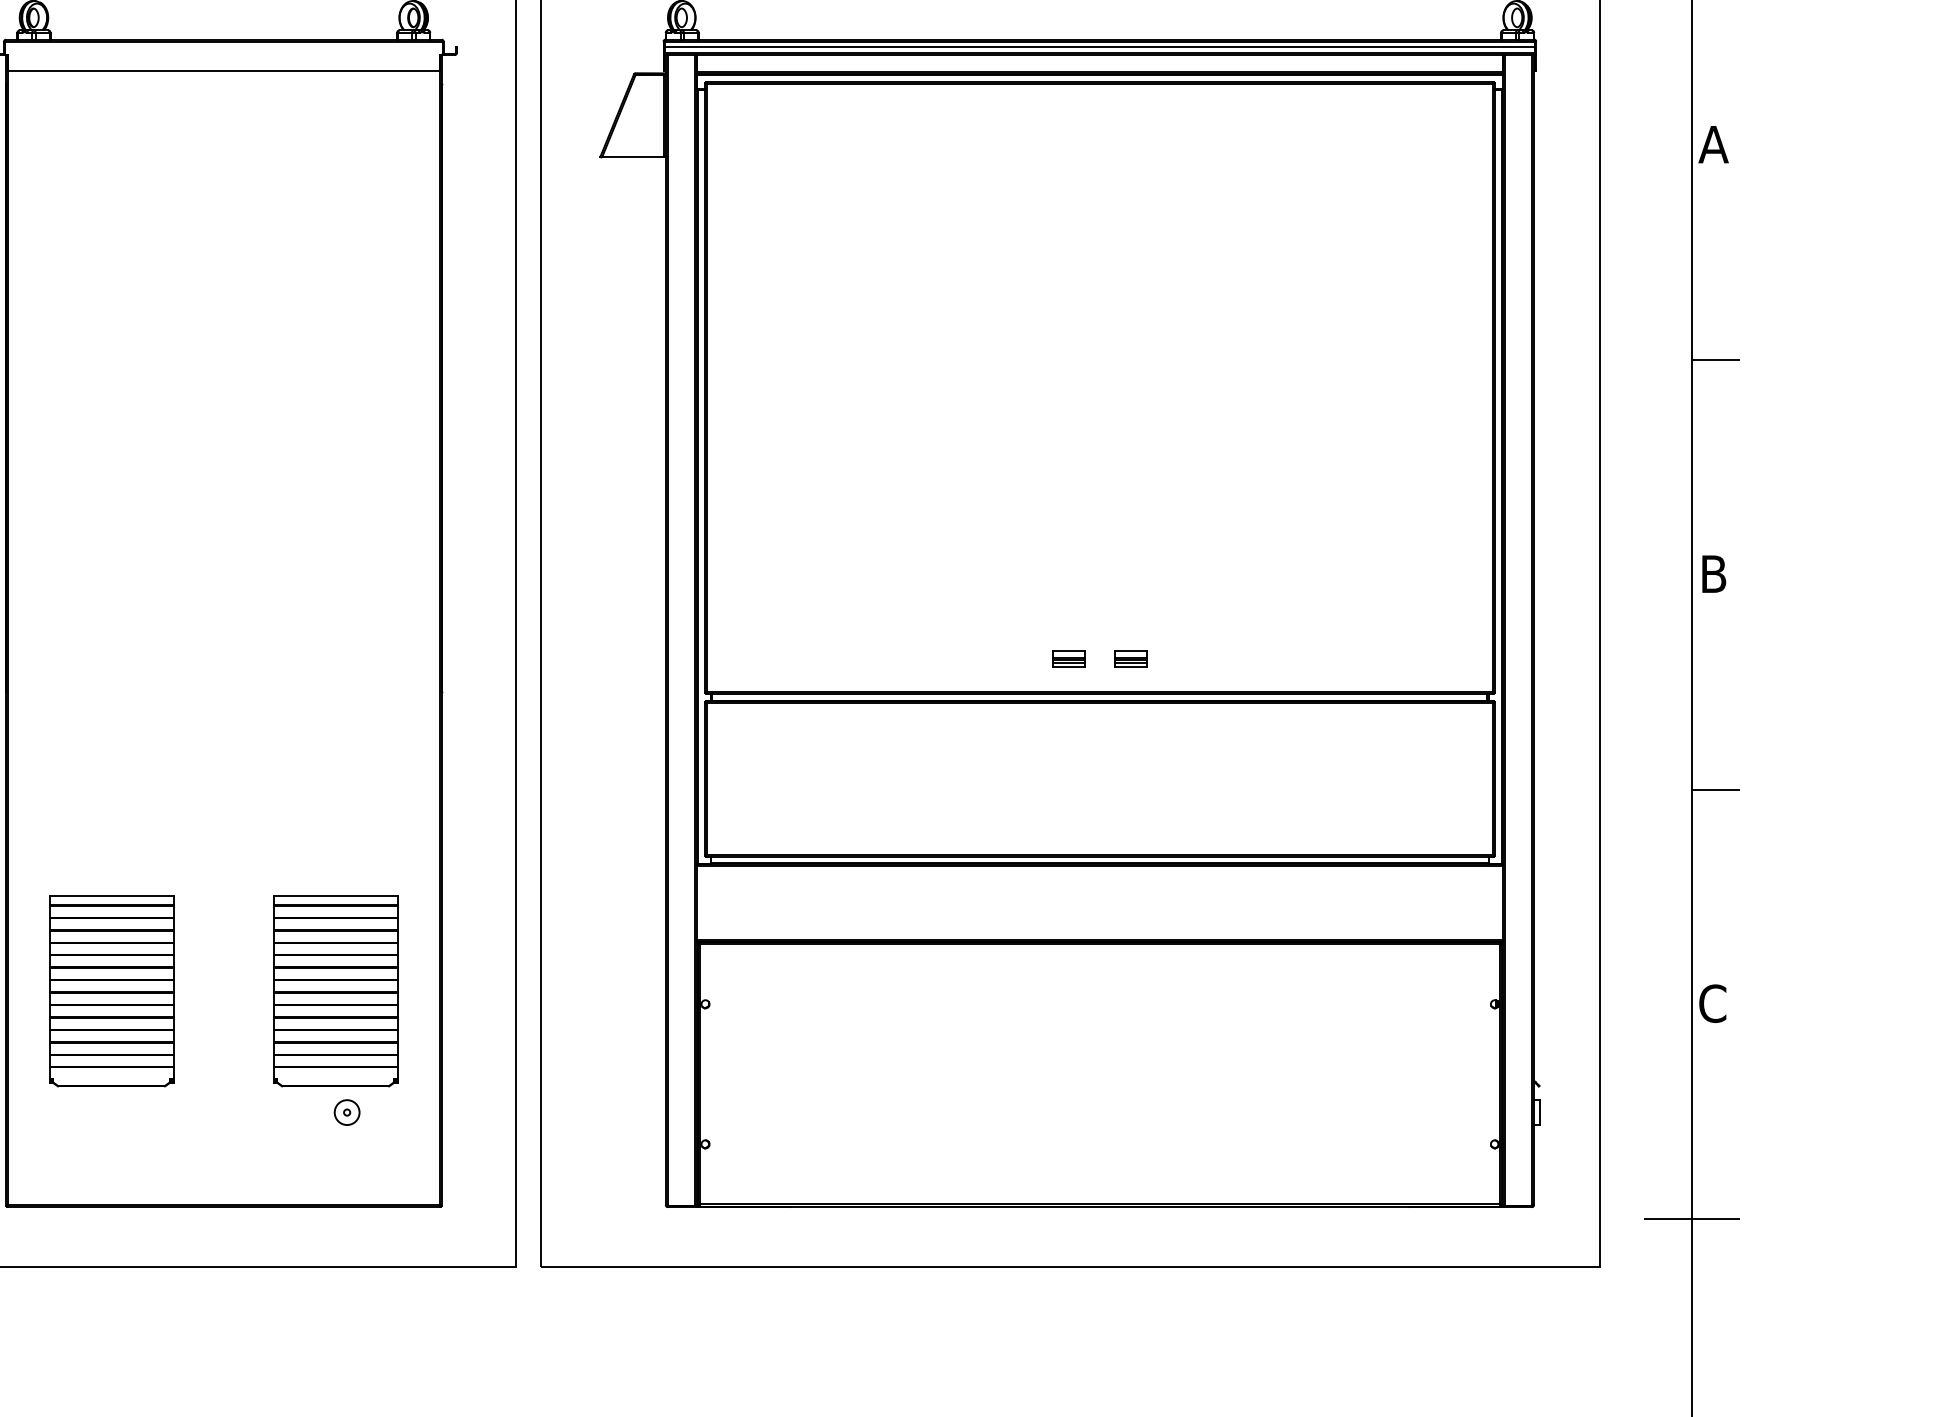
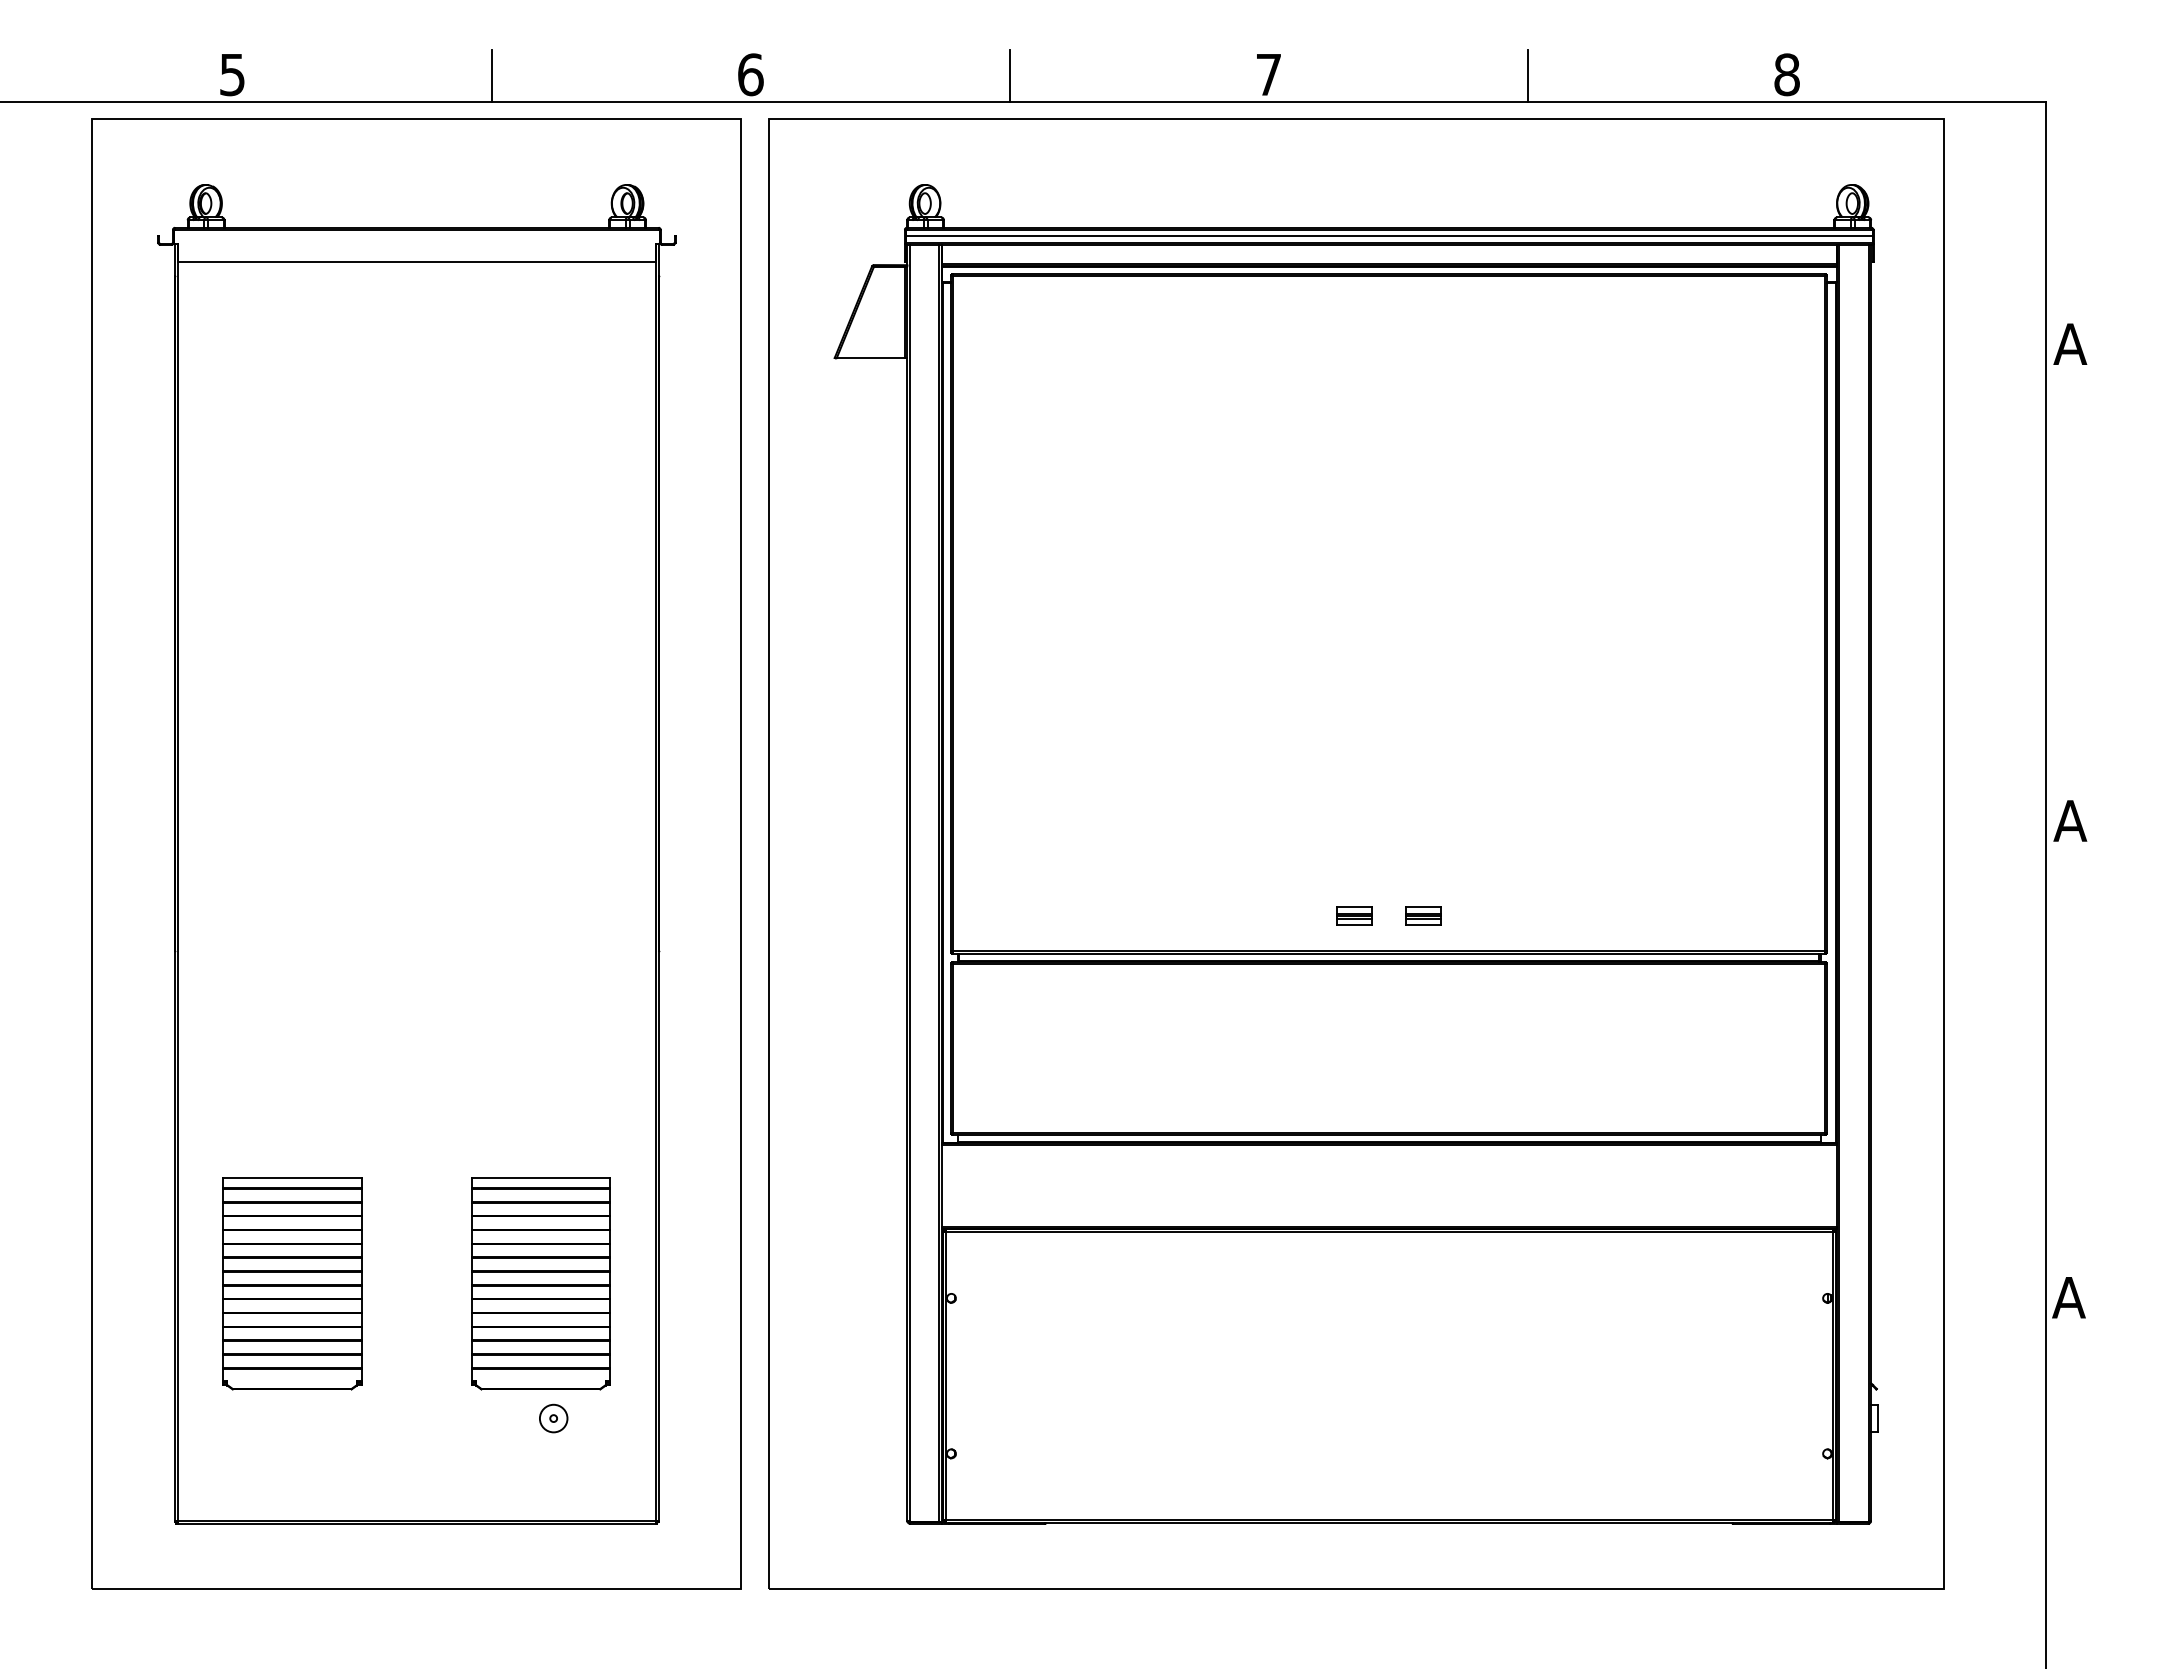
line: (1715, 360) -> (2072, 583), removed
text: (1713, 573) -> (2070, 820), B -> A
line: (1715, 789) -> (2072, 1060), removed
text: (1711, 1003) -> (2068, 1297), C -> A
line: (1692, 1219) -> (2046, 1537), removed

